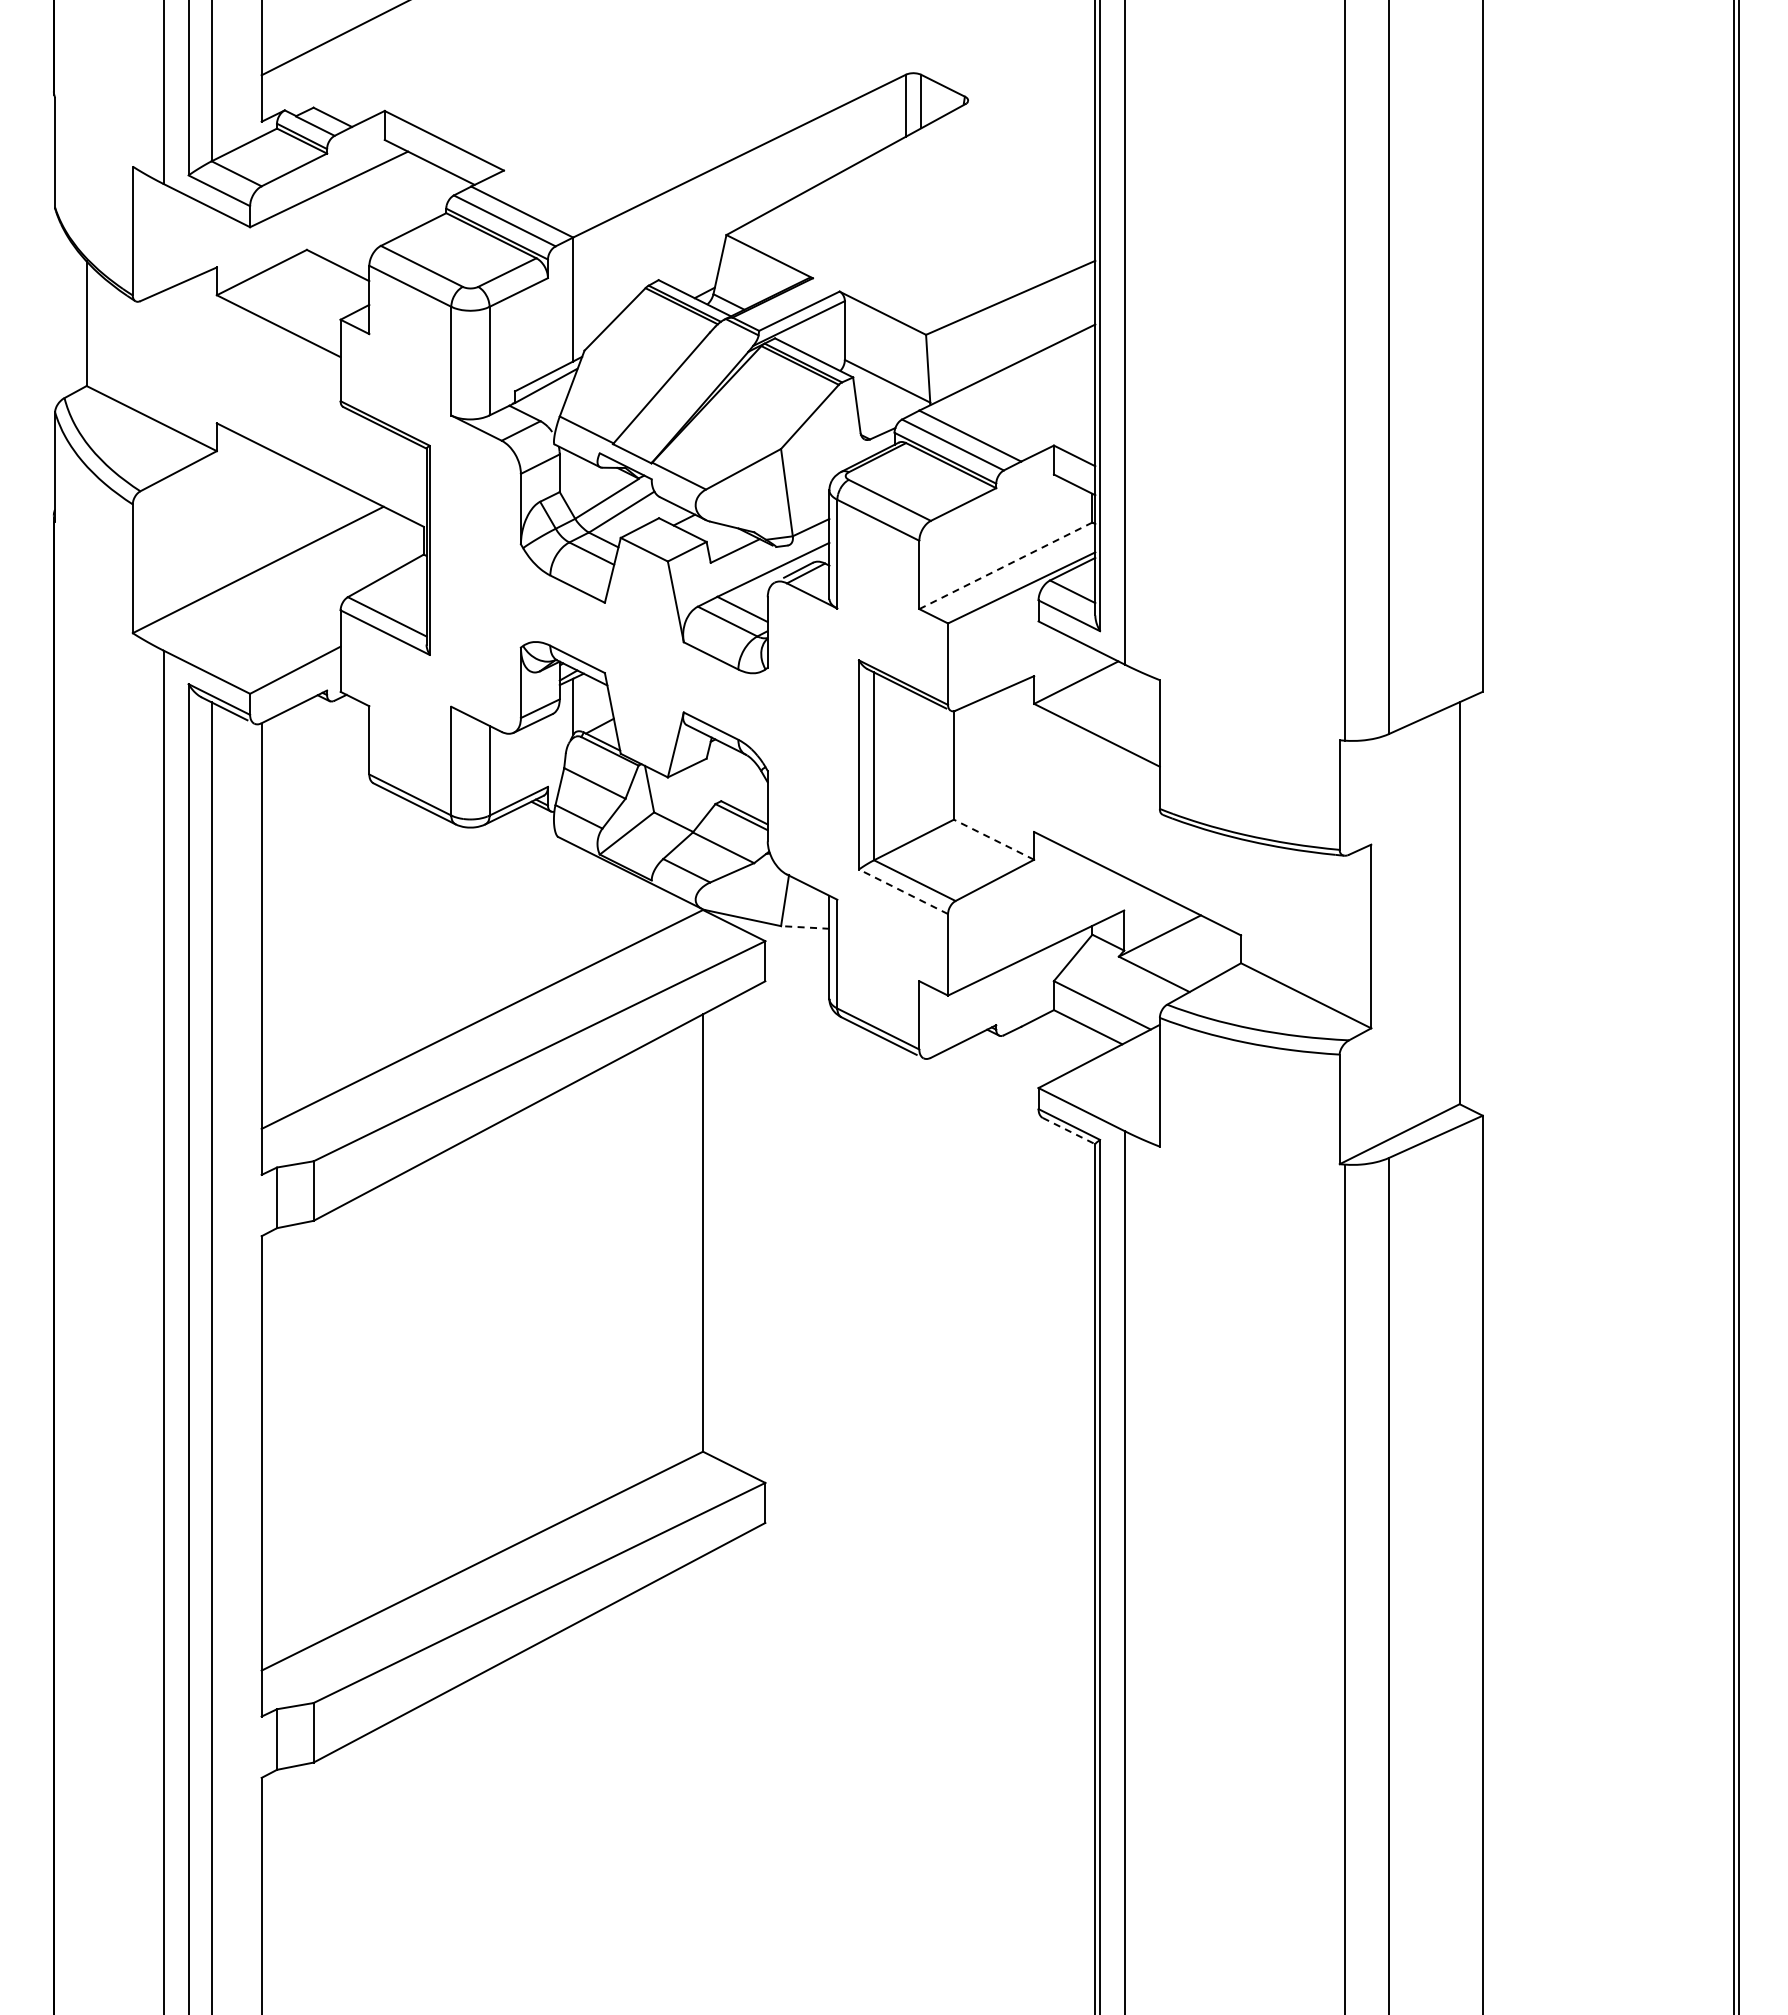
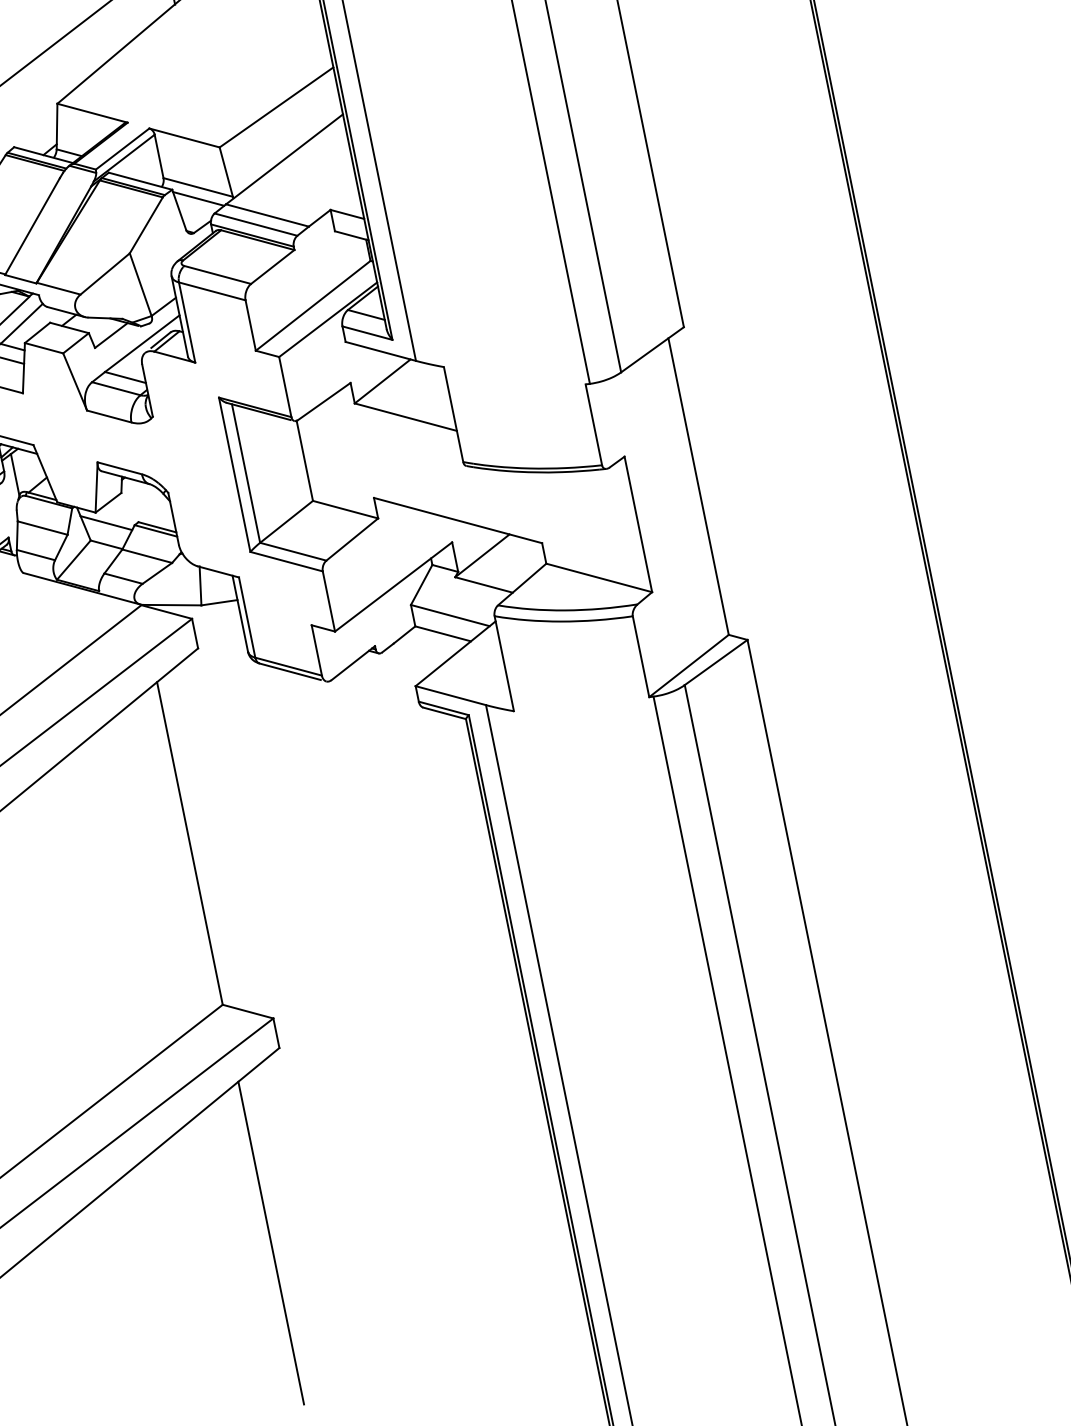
line: (884, 396) -> (198, 199), added
line: (1005, 565) -> (312, 305), dashed -> solid
line: (678, 793) -> (105, 522), added
line: (994, 839) -> (345, 509), dashed -> solid
line: (903, 891) -> (286, 561), dashed -> solid
line: (804, 927) -> (218, 602), dashed -> solid
line: (1069, 1131) -> (445, 713), dashed -> solid
line: (703, 1774) -> (271, 1242), added

